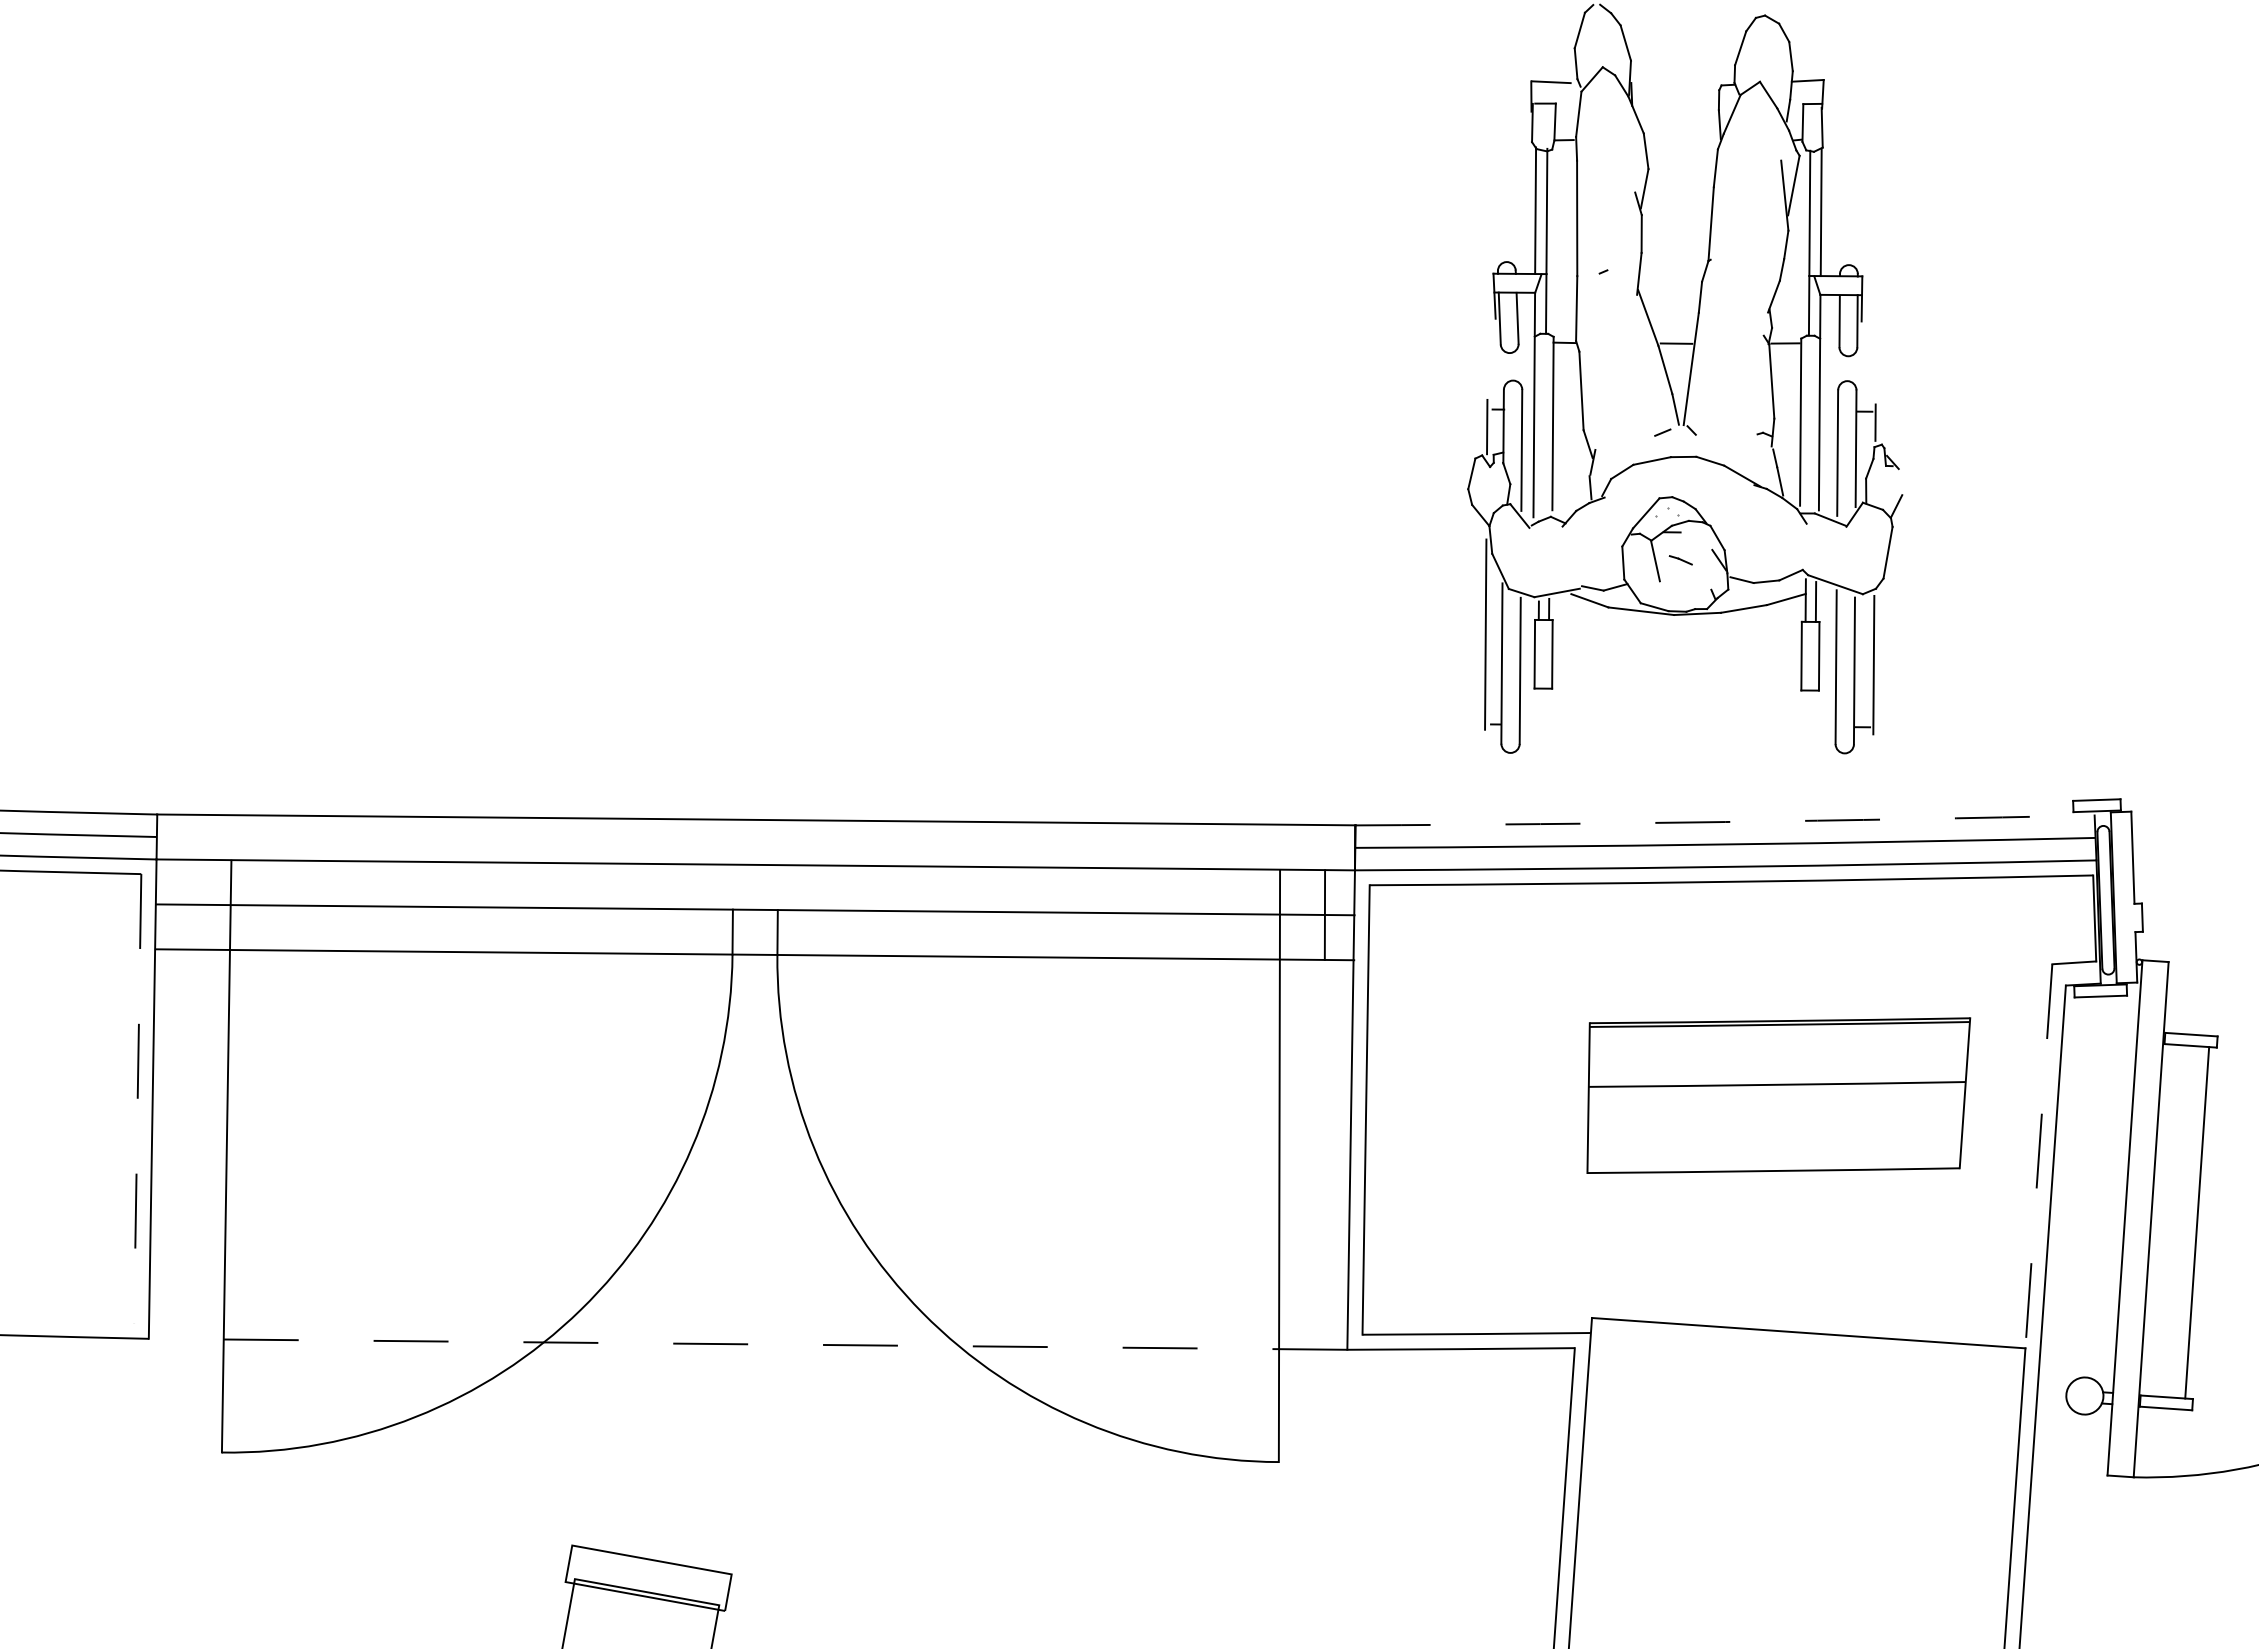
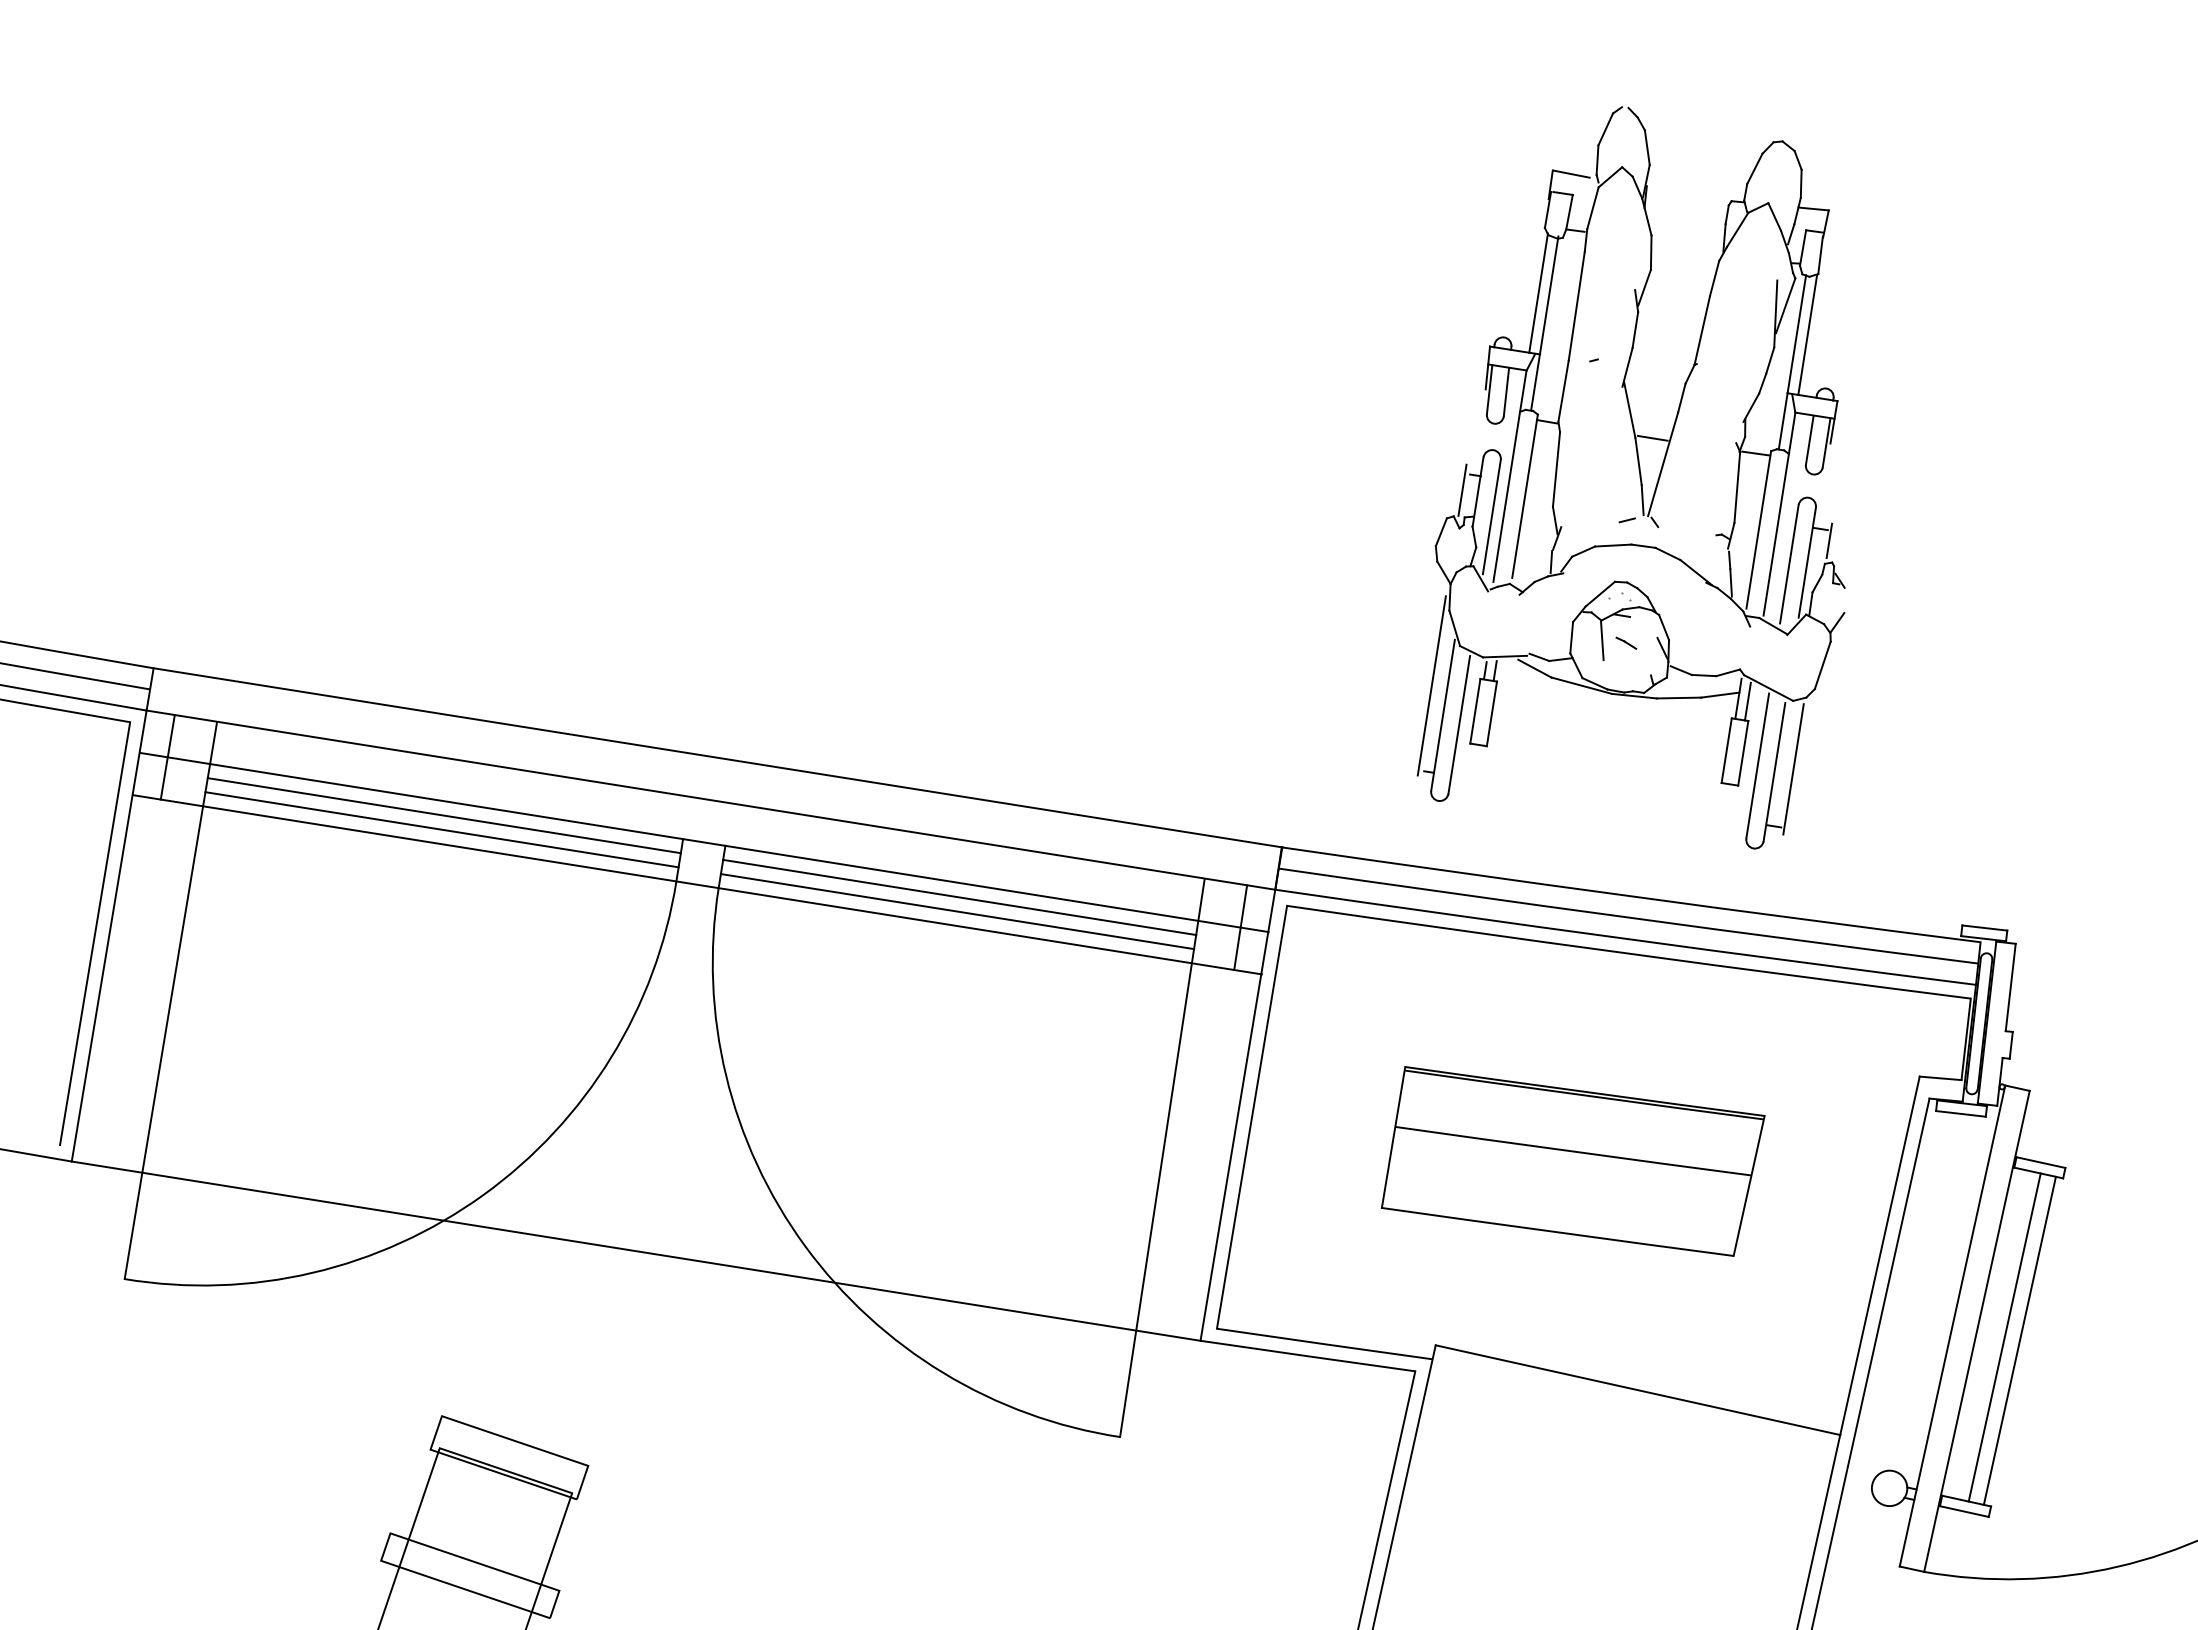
arc: (1725, 822) -> (1631, 896), dashed -> solid
line: (185, 904) -> (167, 757), added
line: (480, 922) -> (443, 815), added
line: (1028, 927) -> (959, 897), added
line: (480, 937) -> (441, 829), added
line: (1028, 942) -> (957, 911), added
part: (1778, 1095) -> (1573, 1161), moved
line: (138, 1099) -> (95, 934), dashed -> solid
line: (2038, 1156) -> (1879, 1255), dashed -> solid
line: (2180, 1221) -> (2004, 1337), added
line: (747, 1344) -> (635, 1251), dashed -> solid

